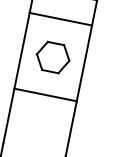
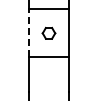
line: (22, 50) -> (29, 32), solid -> dashed
part: (52, 57) -> (48, 33), size x0.6

